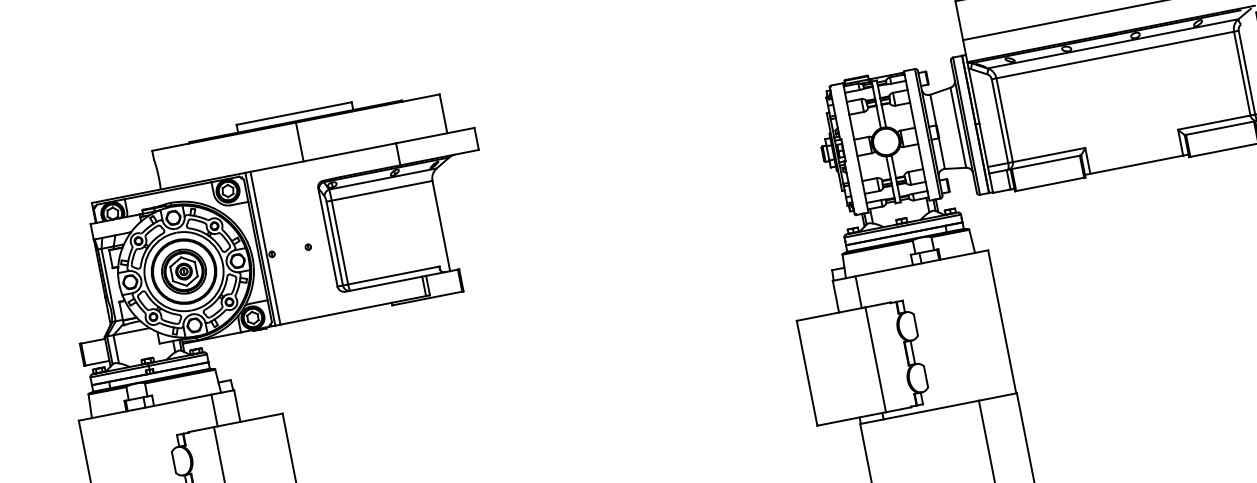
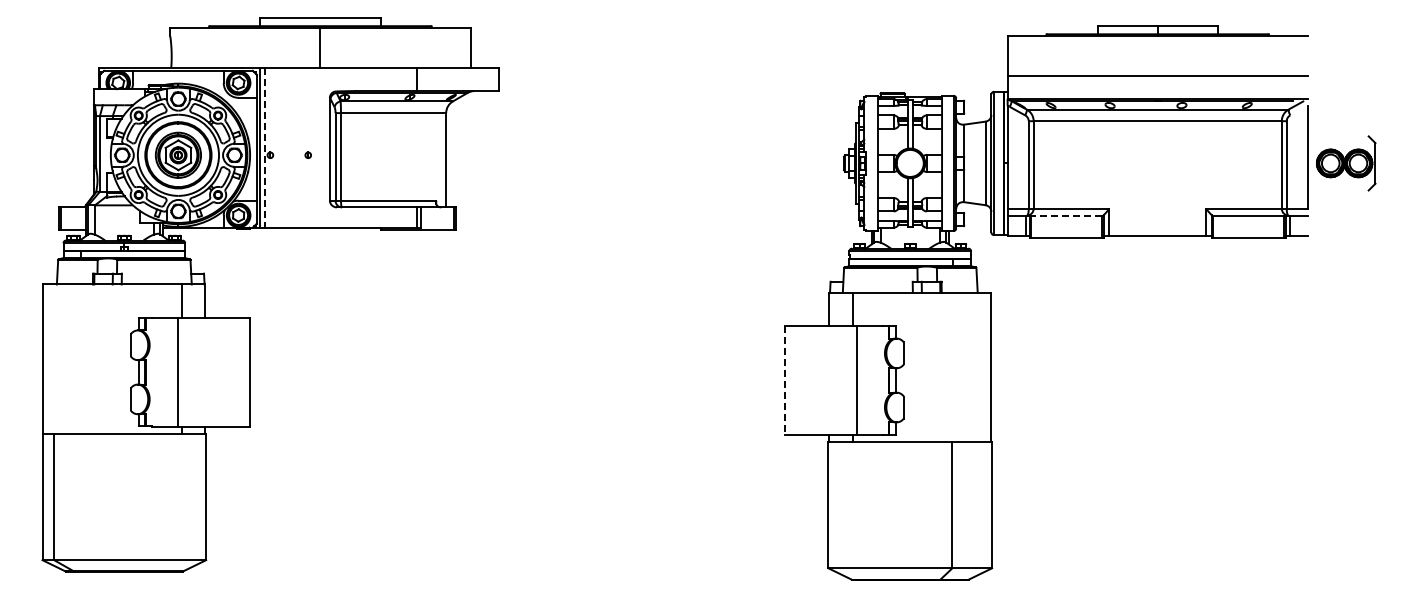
line: (1045, 162) -> (1066, 215), solid -> dashed
line: (264, 247) -> (264, 147), solid -> dashed
line: (807, 373) -> (785, 380), solid -> dashed

